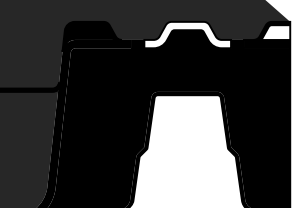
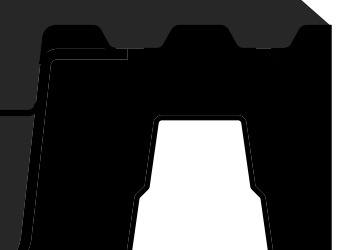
fill: (275, 32) -> (311, 39), added
fill: (187, 34) -> (199, 41), added

